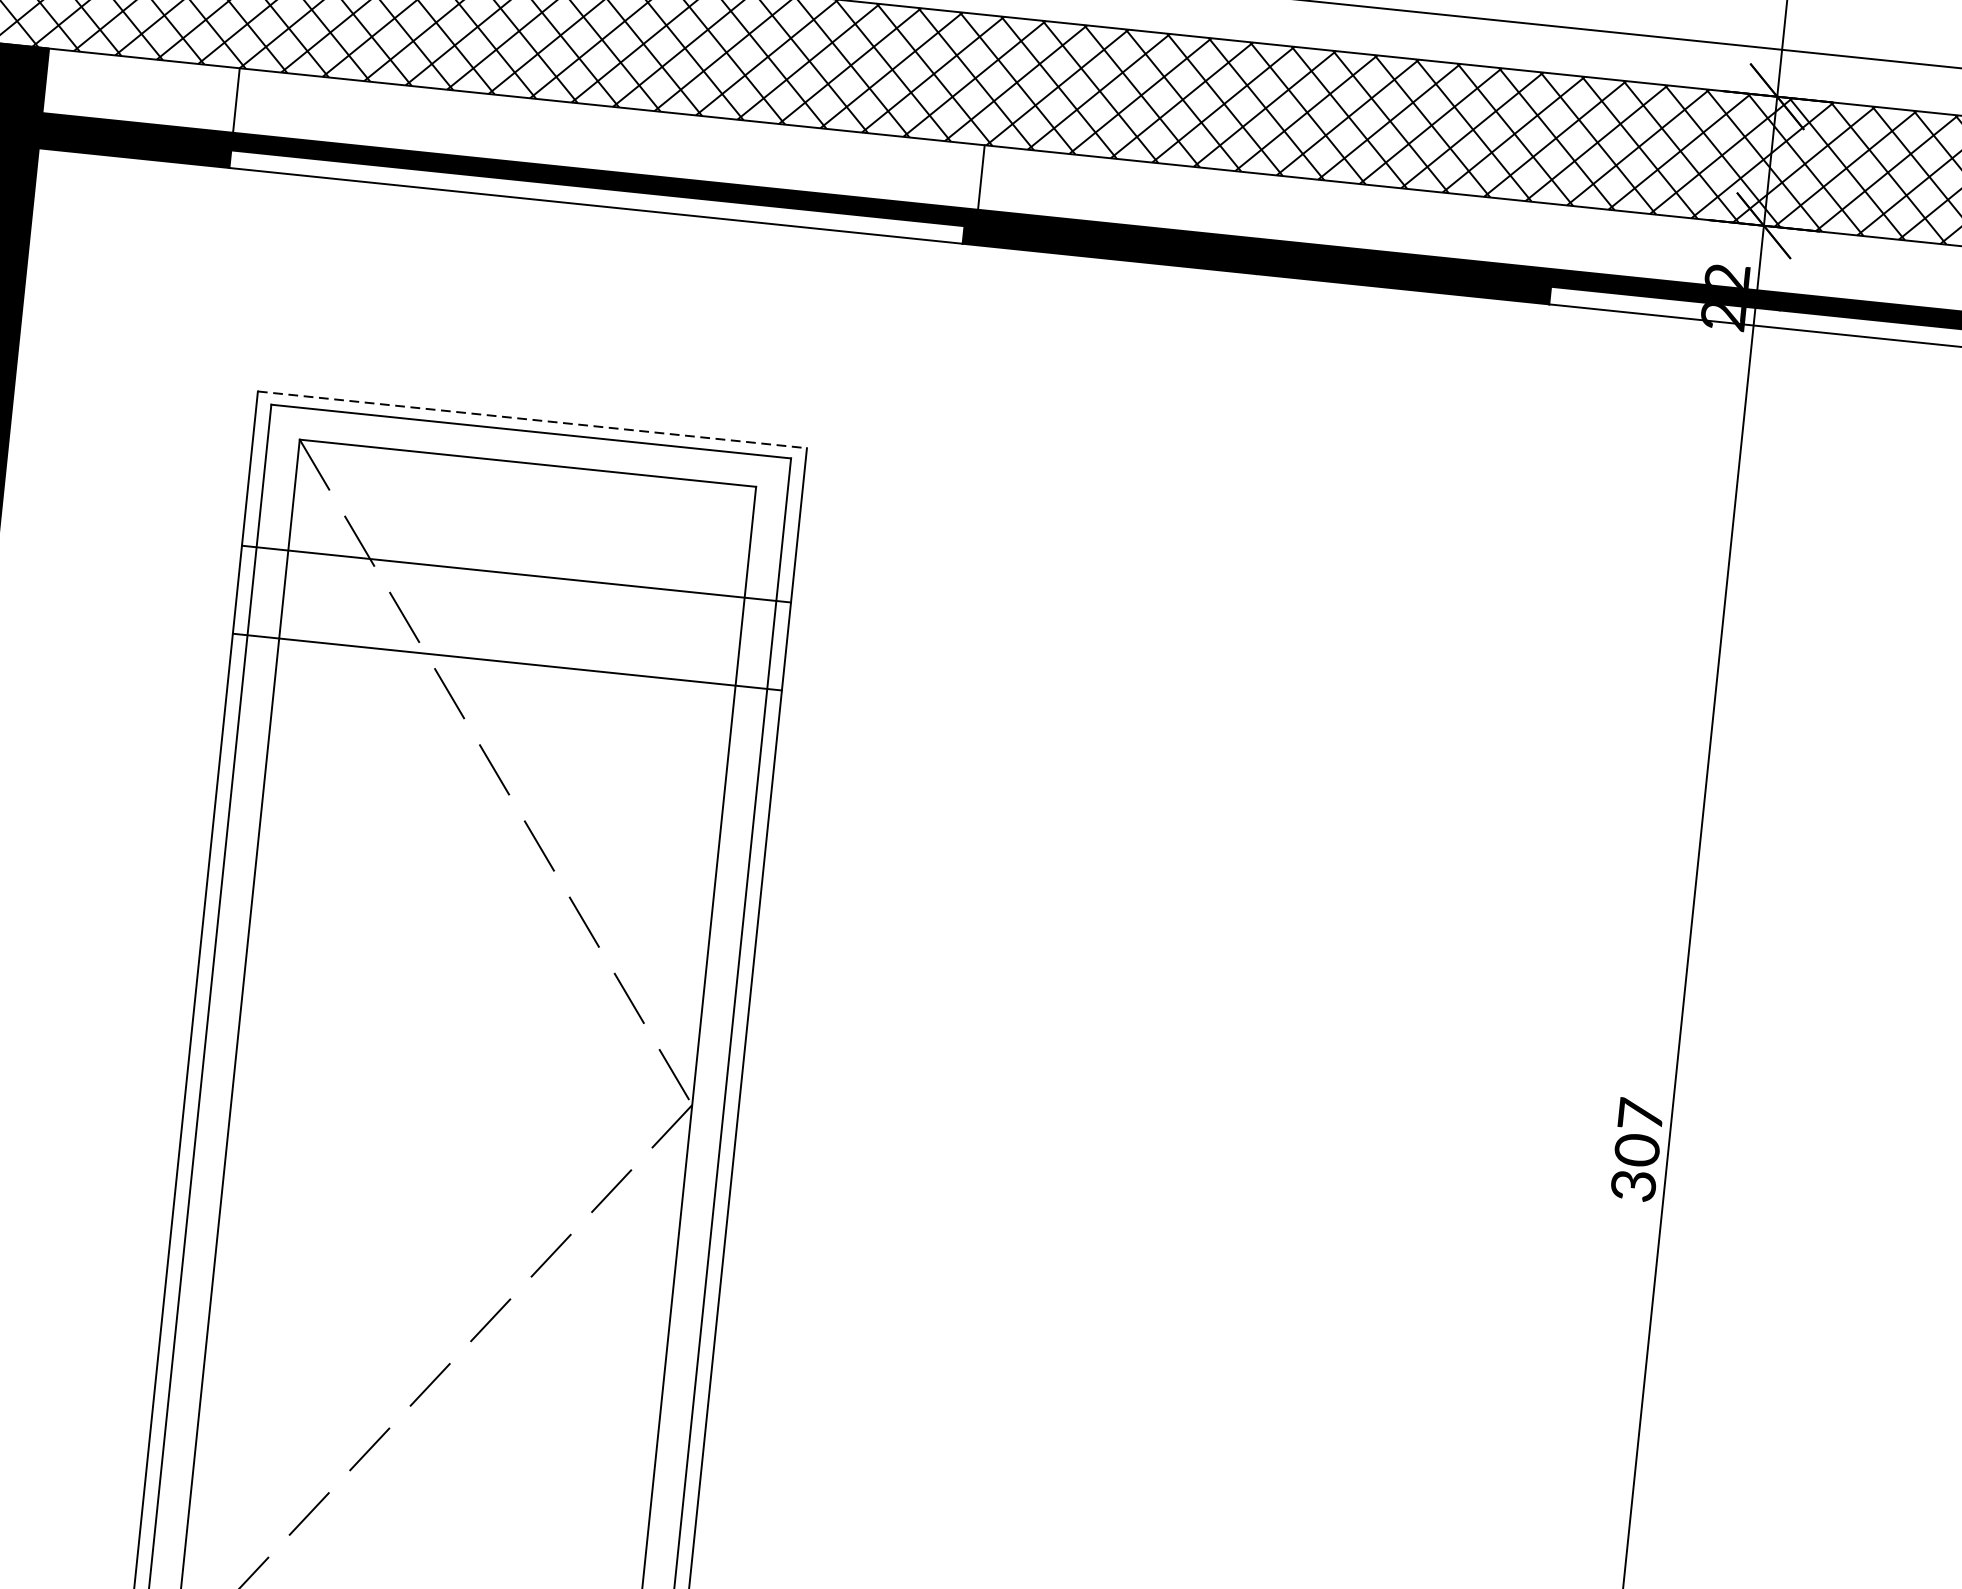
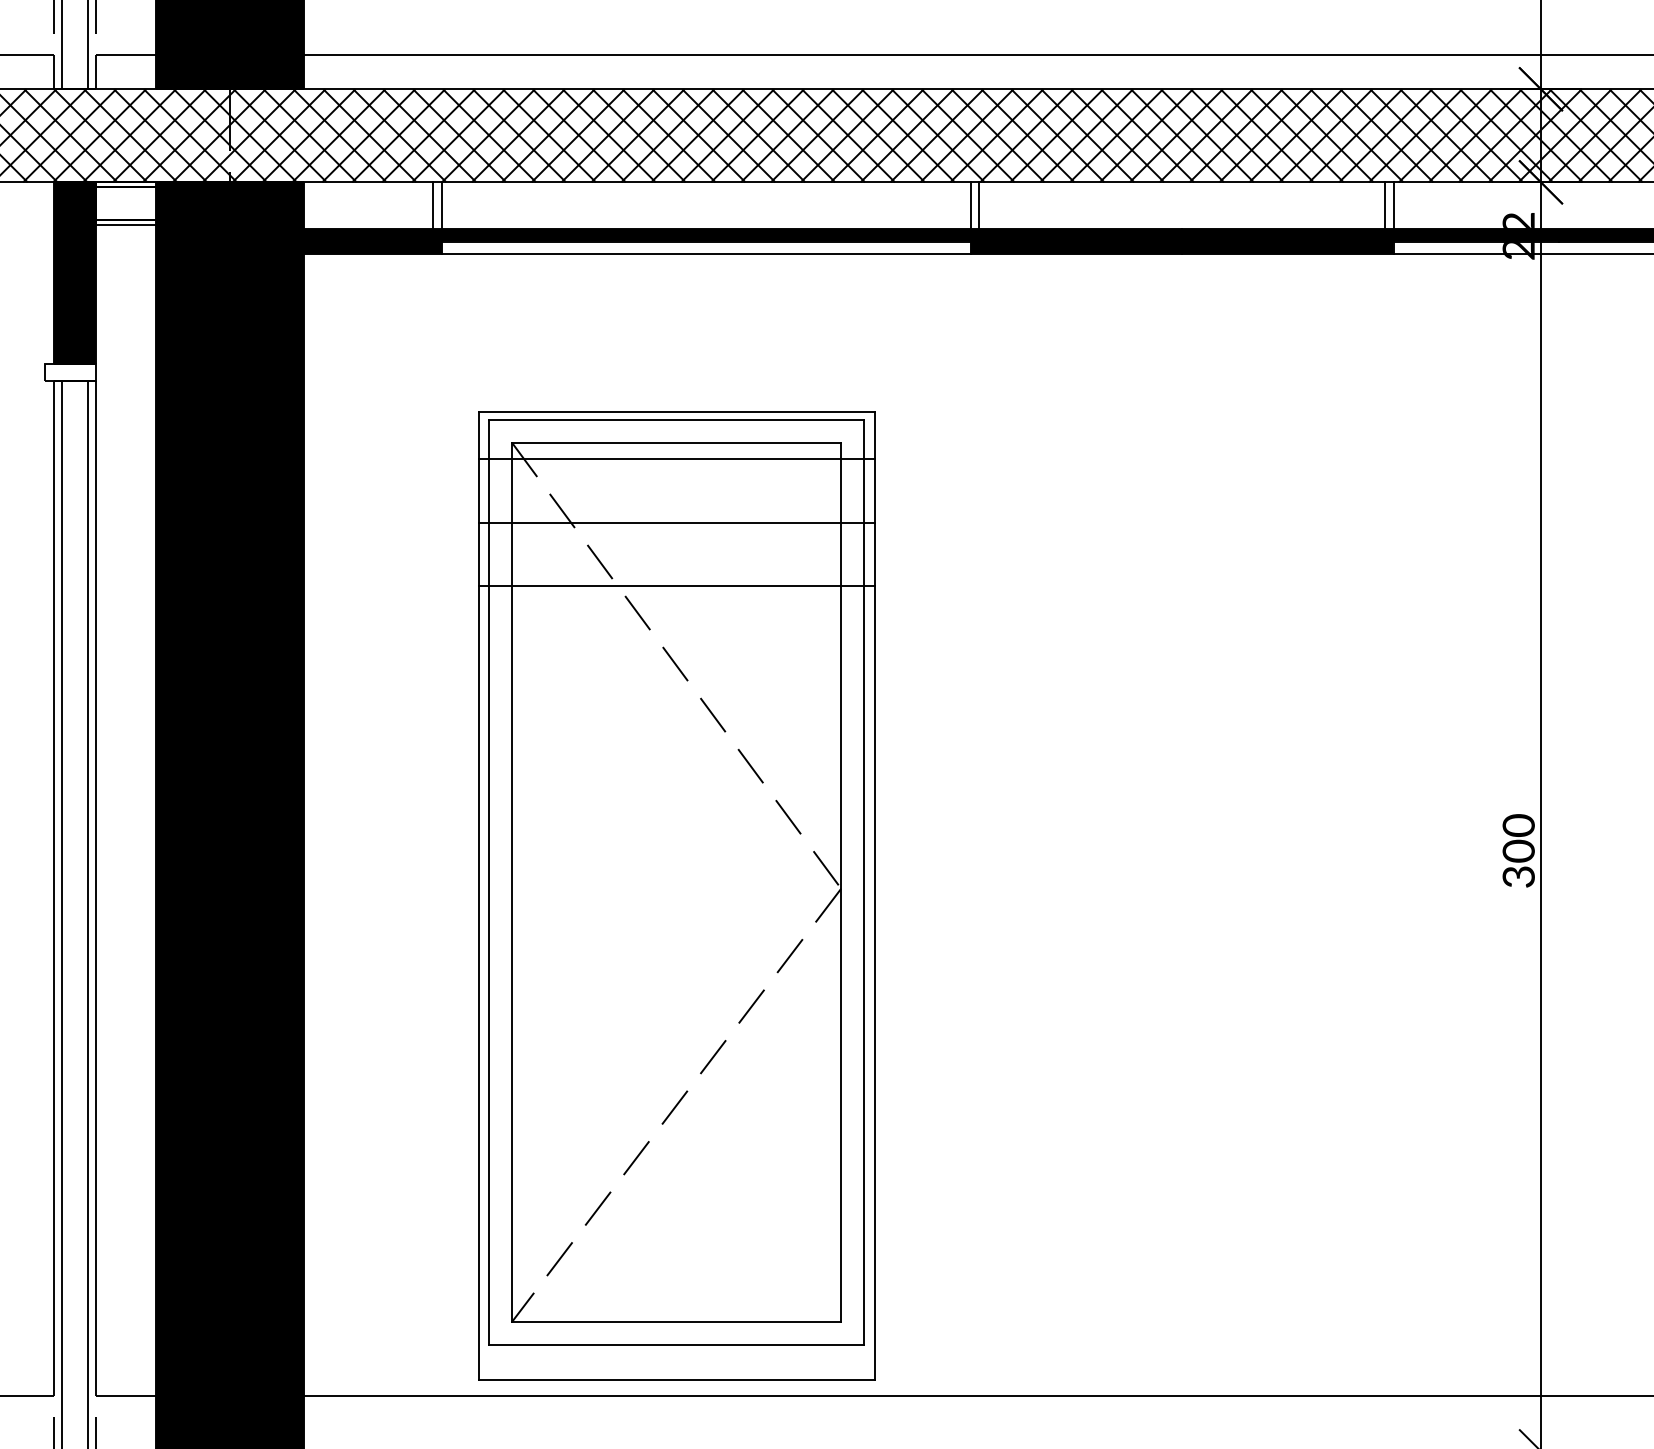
line: (224, 99) -> (433, 205), added
line: (969, 176) -> (970, 205), added
line: (1544, 235) -> (1385, 205), added
line: (1556, 236) -> (1393, 205), added
line: (532, 419) -> (676, 411), dashed -> solid
line: (525, 486) -> (676, 459), added
text: (1640, 1114) -> (1518, 825), 307 -> 300

